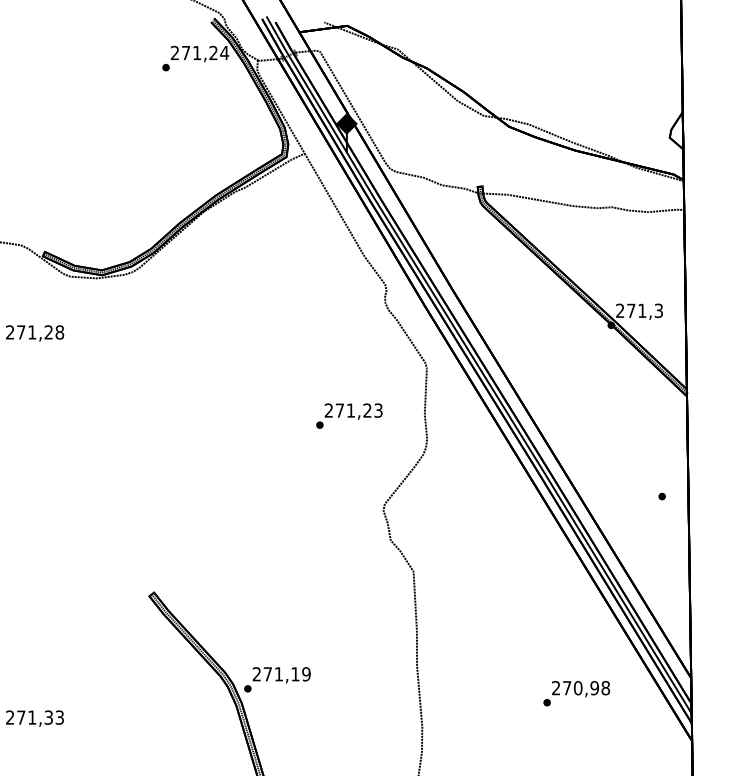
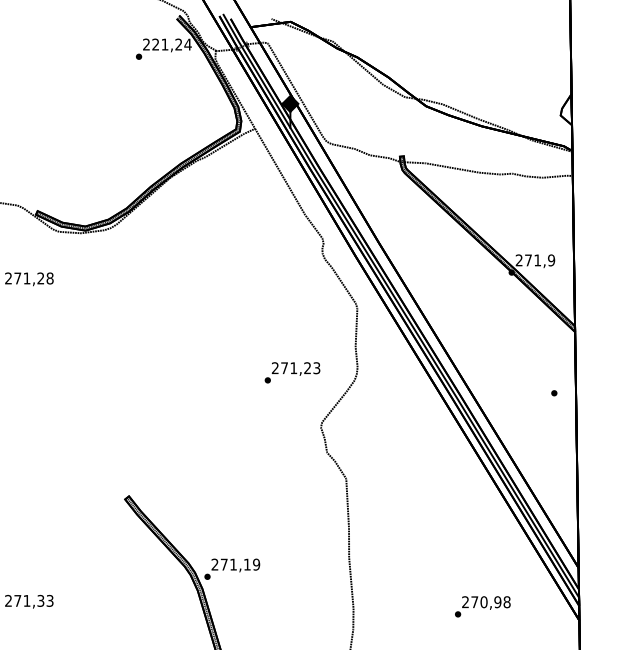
text: (185, 52) -> (155, 44), 271,24 -> 221,24
text: (658, 310) -> (551, 260), 271,3 -> 271,9
text: (349, 415) -> (292, 372), moved
part: (661, 496) -> (553, 393), moved
text: (576, 693) -> (482, 606), moved

